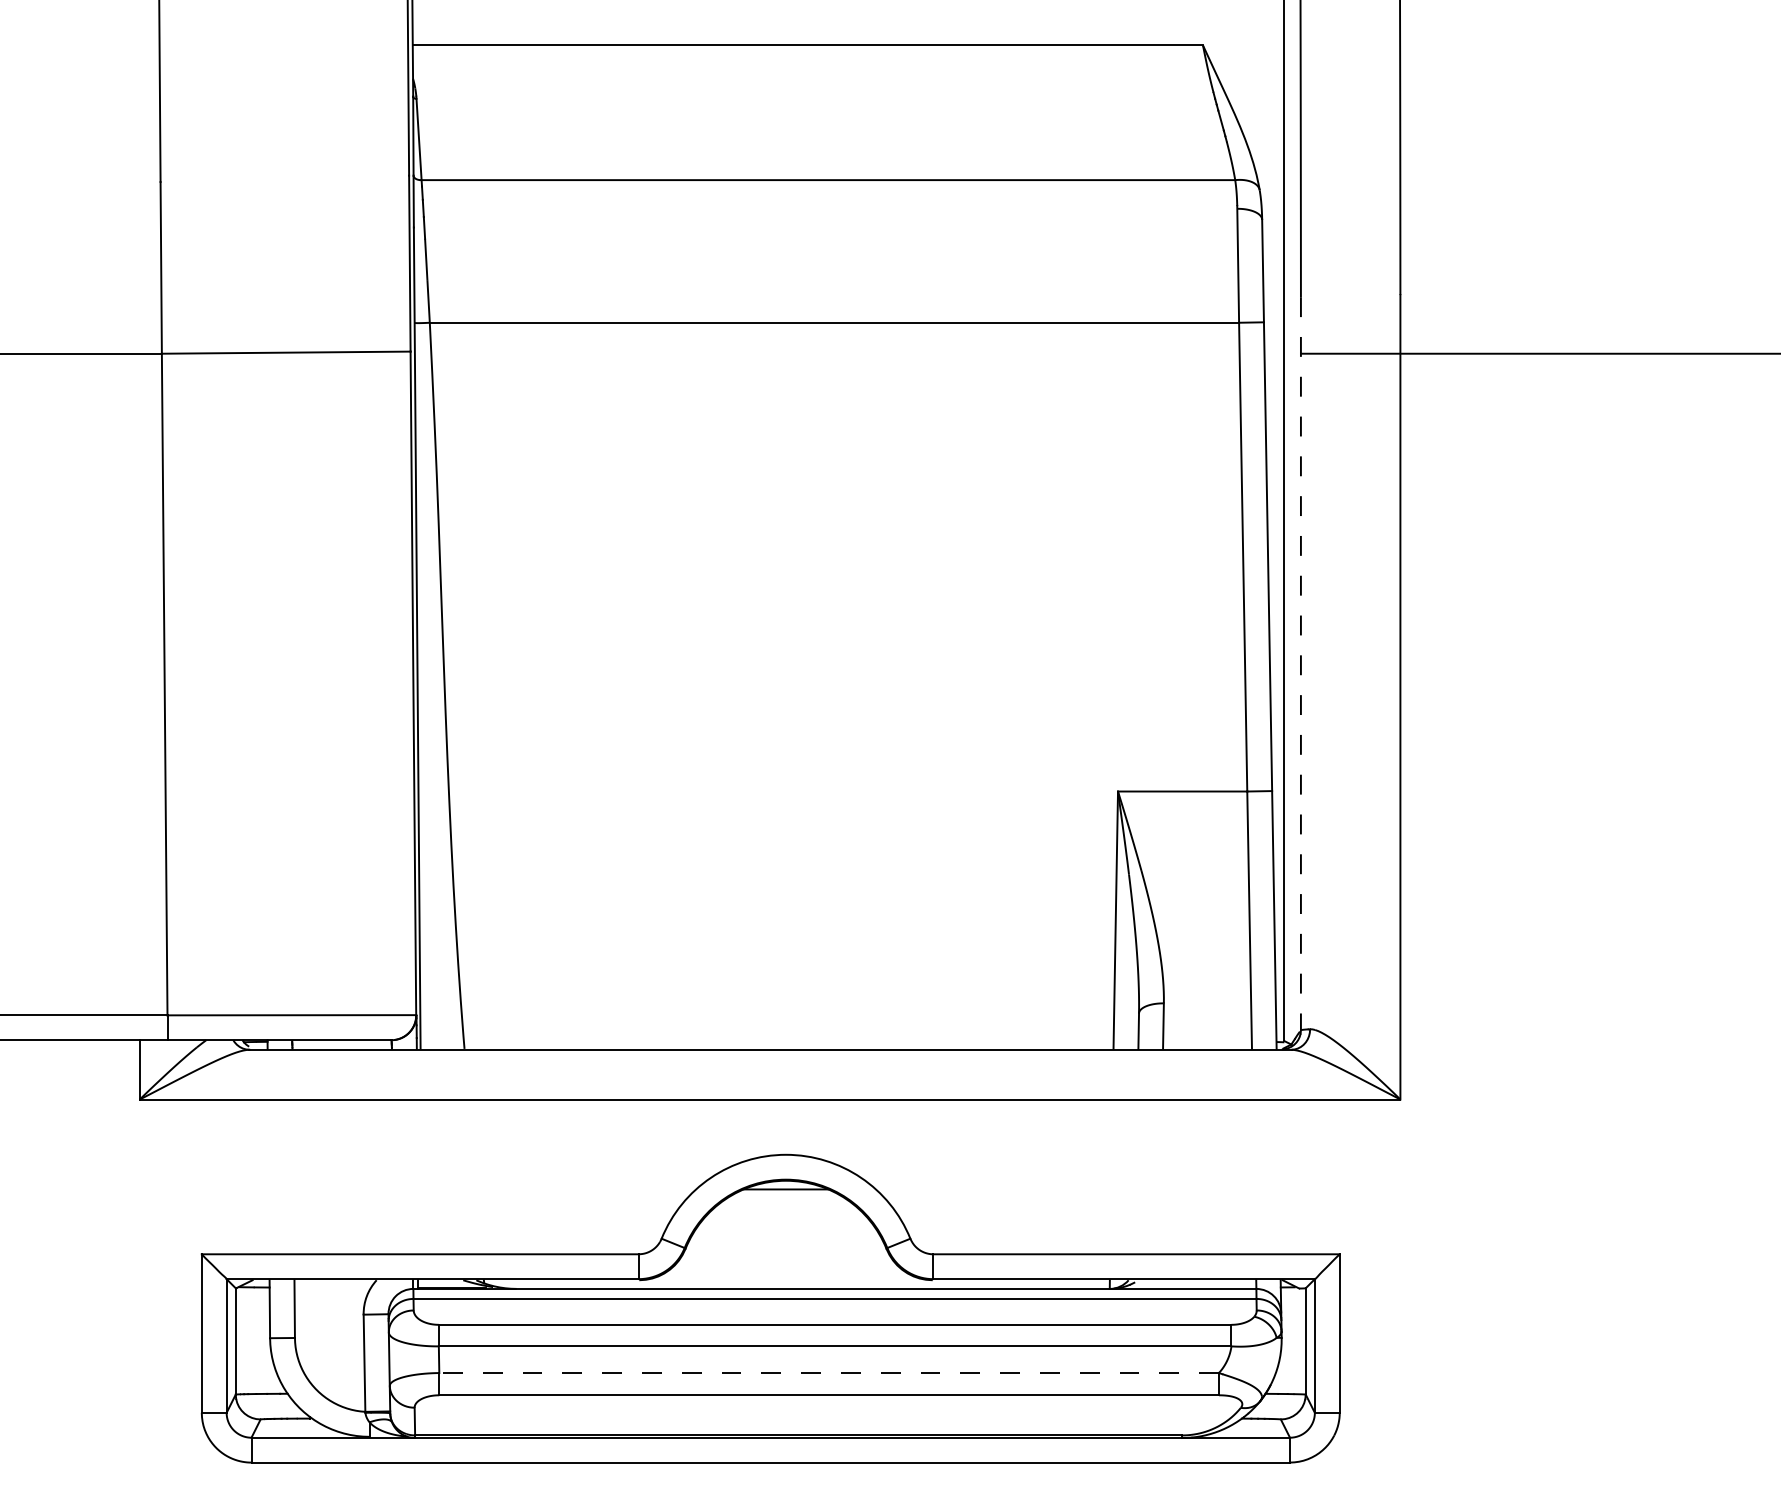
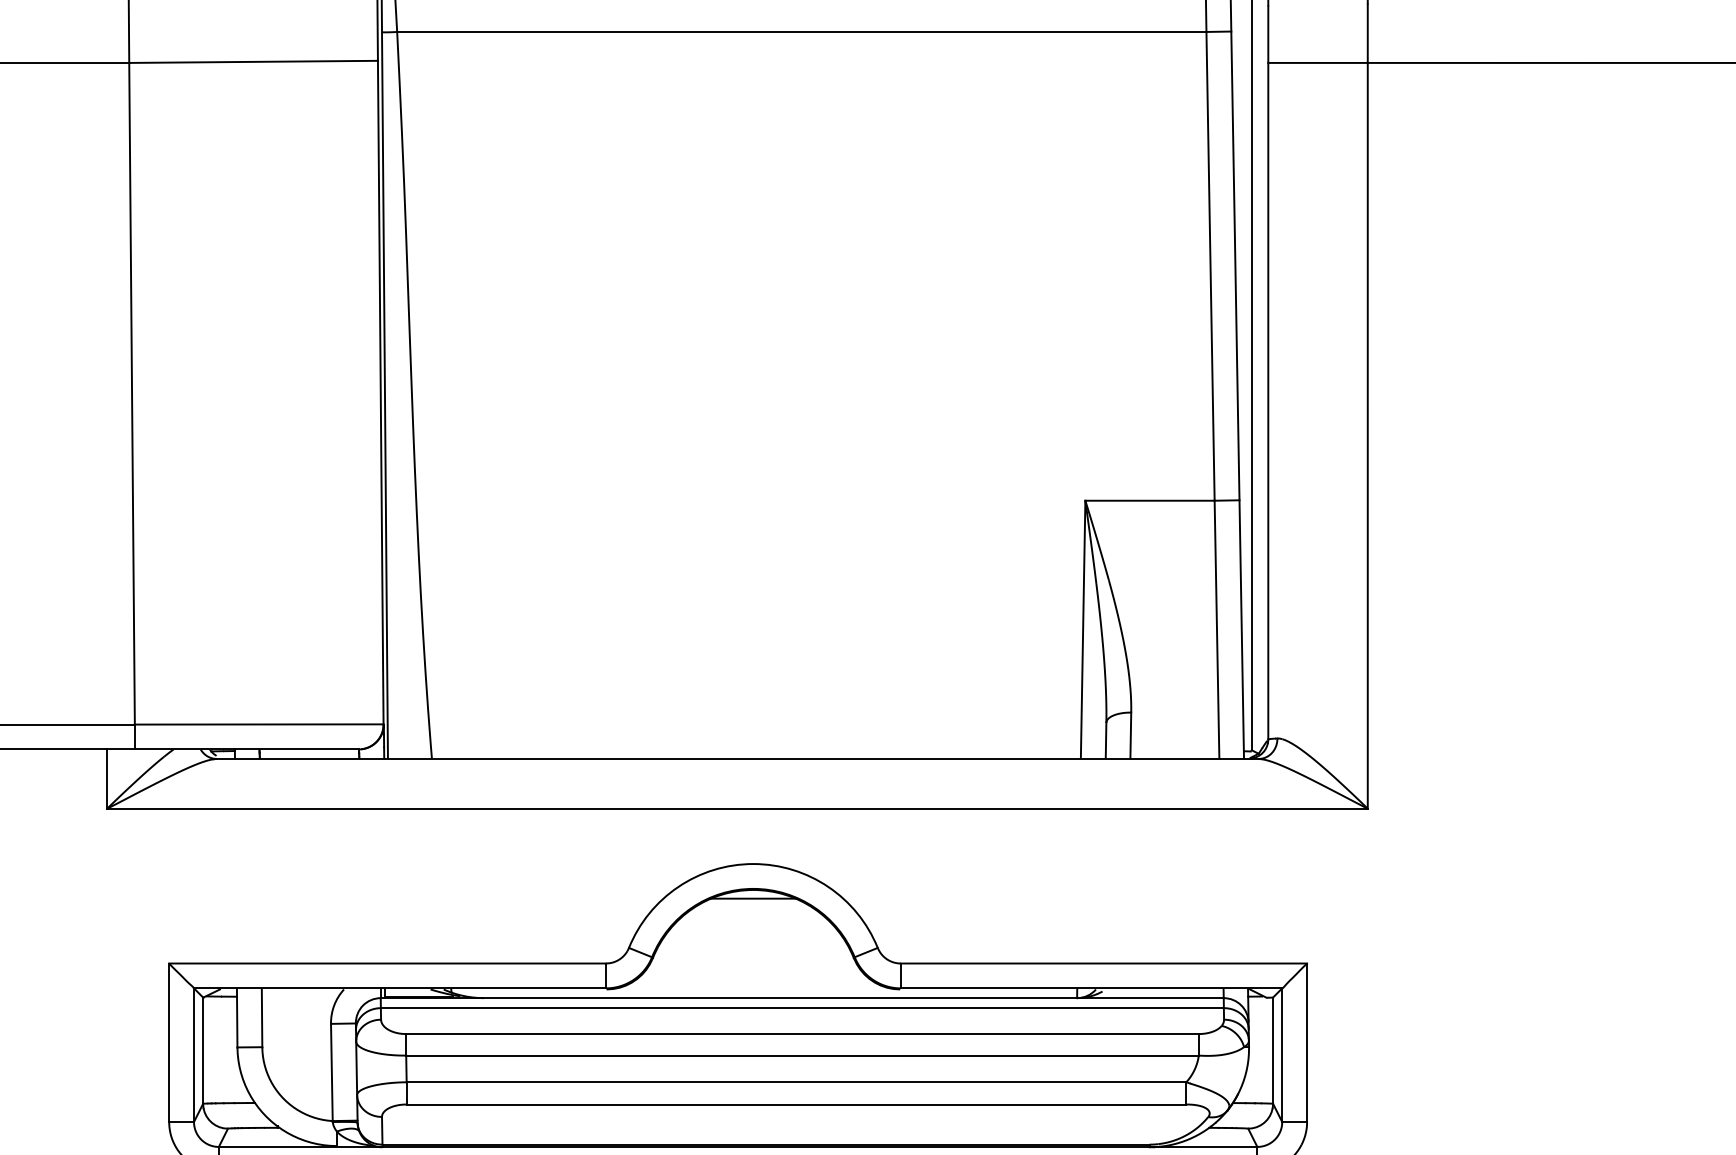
line: (1300, 663) -> (1267, 372), dashed -> solid
line: (829, 1373) -> (796, 1082), dashed -> solid

